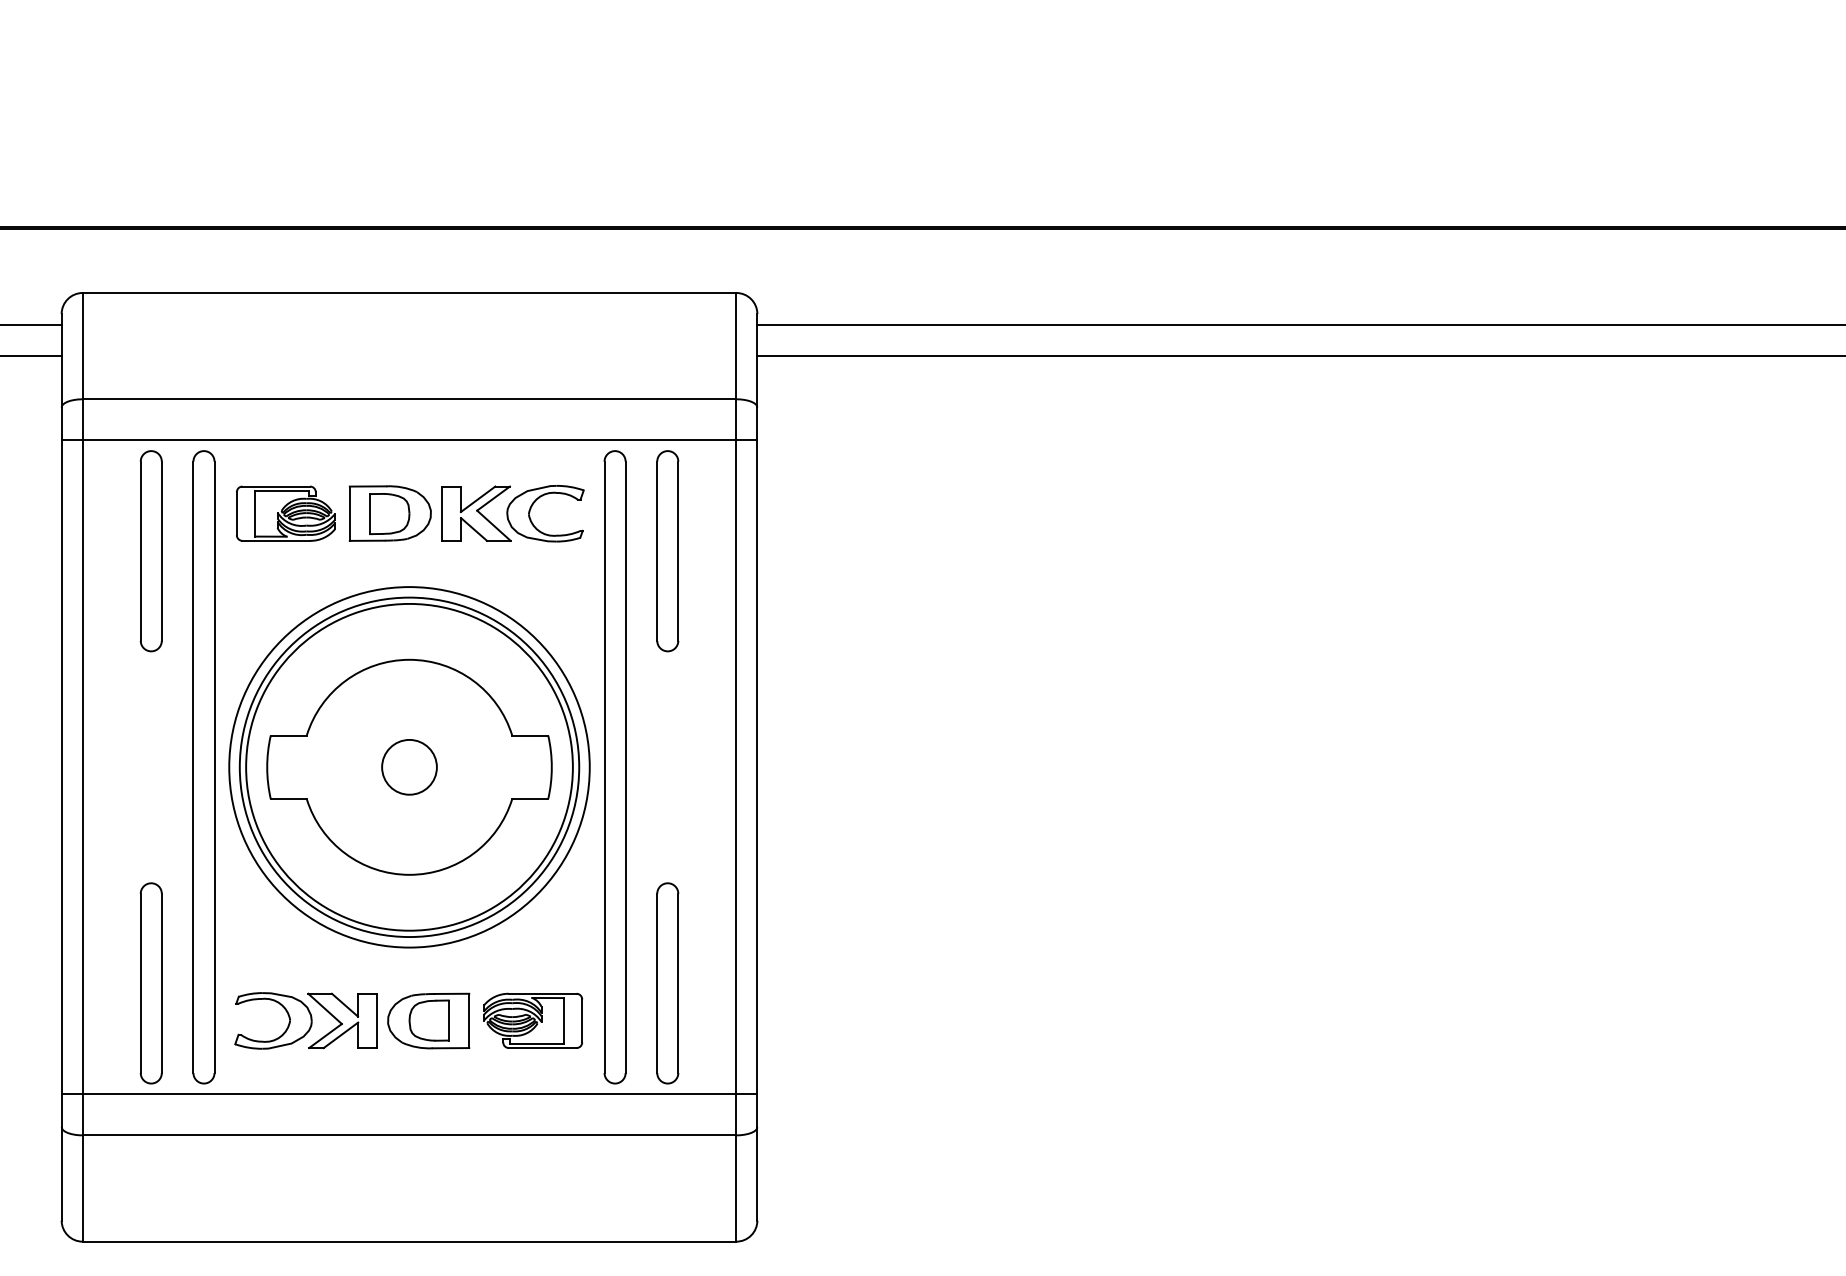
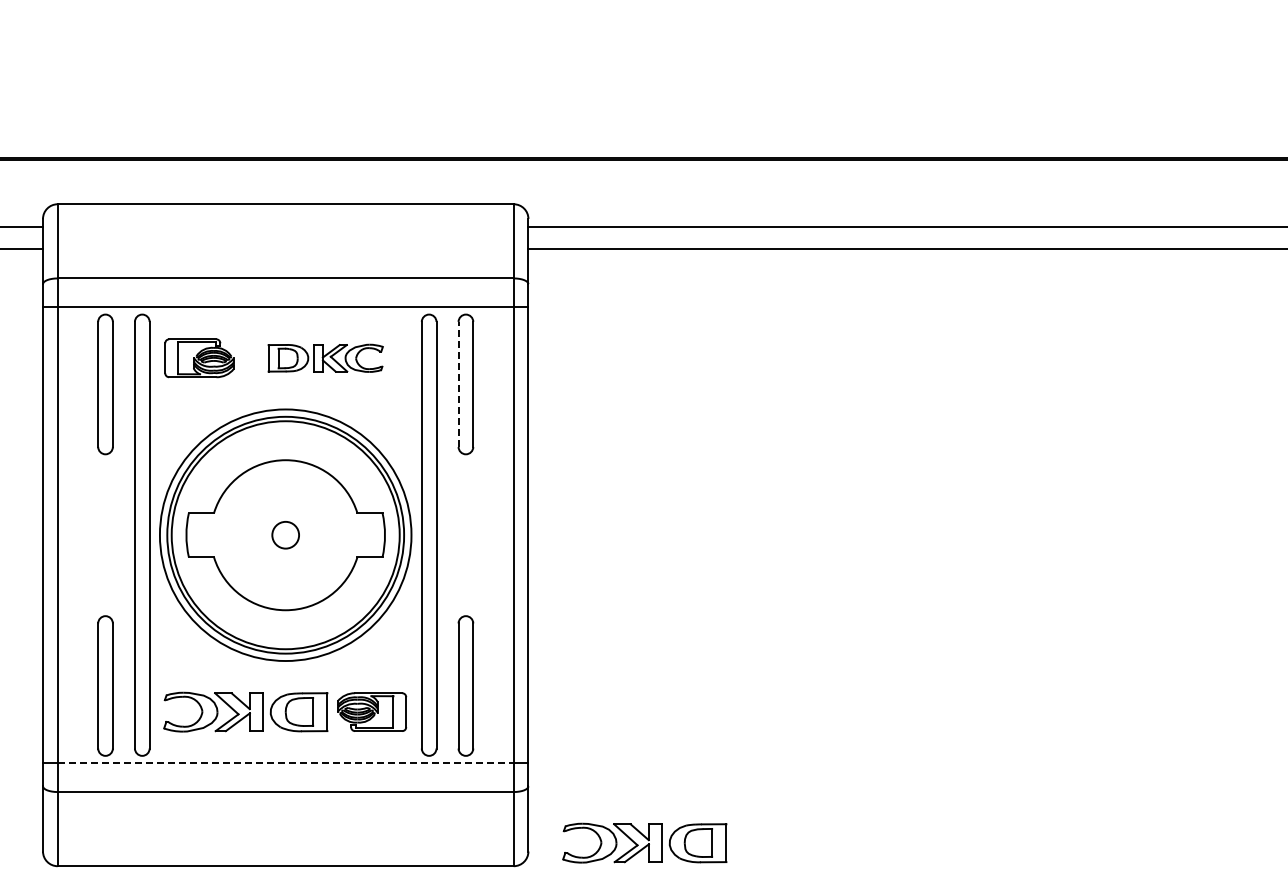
part: (466, 514) -> (325, 358), size x0.7
line: (657, 551) -> (458, 384), solid -> dashed
circle: (409, 767) -> (285, 535), size x0.7
line: (410, 1094) -> (286, 763), solid -> dashed
part: (923, 1207) -> (644, 842), added

